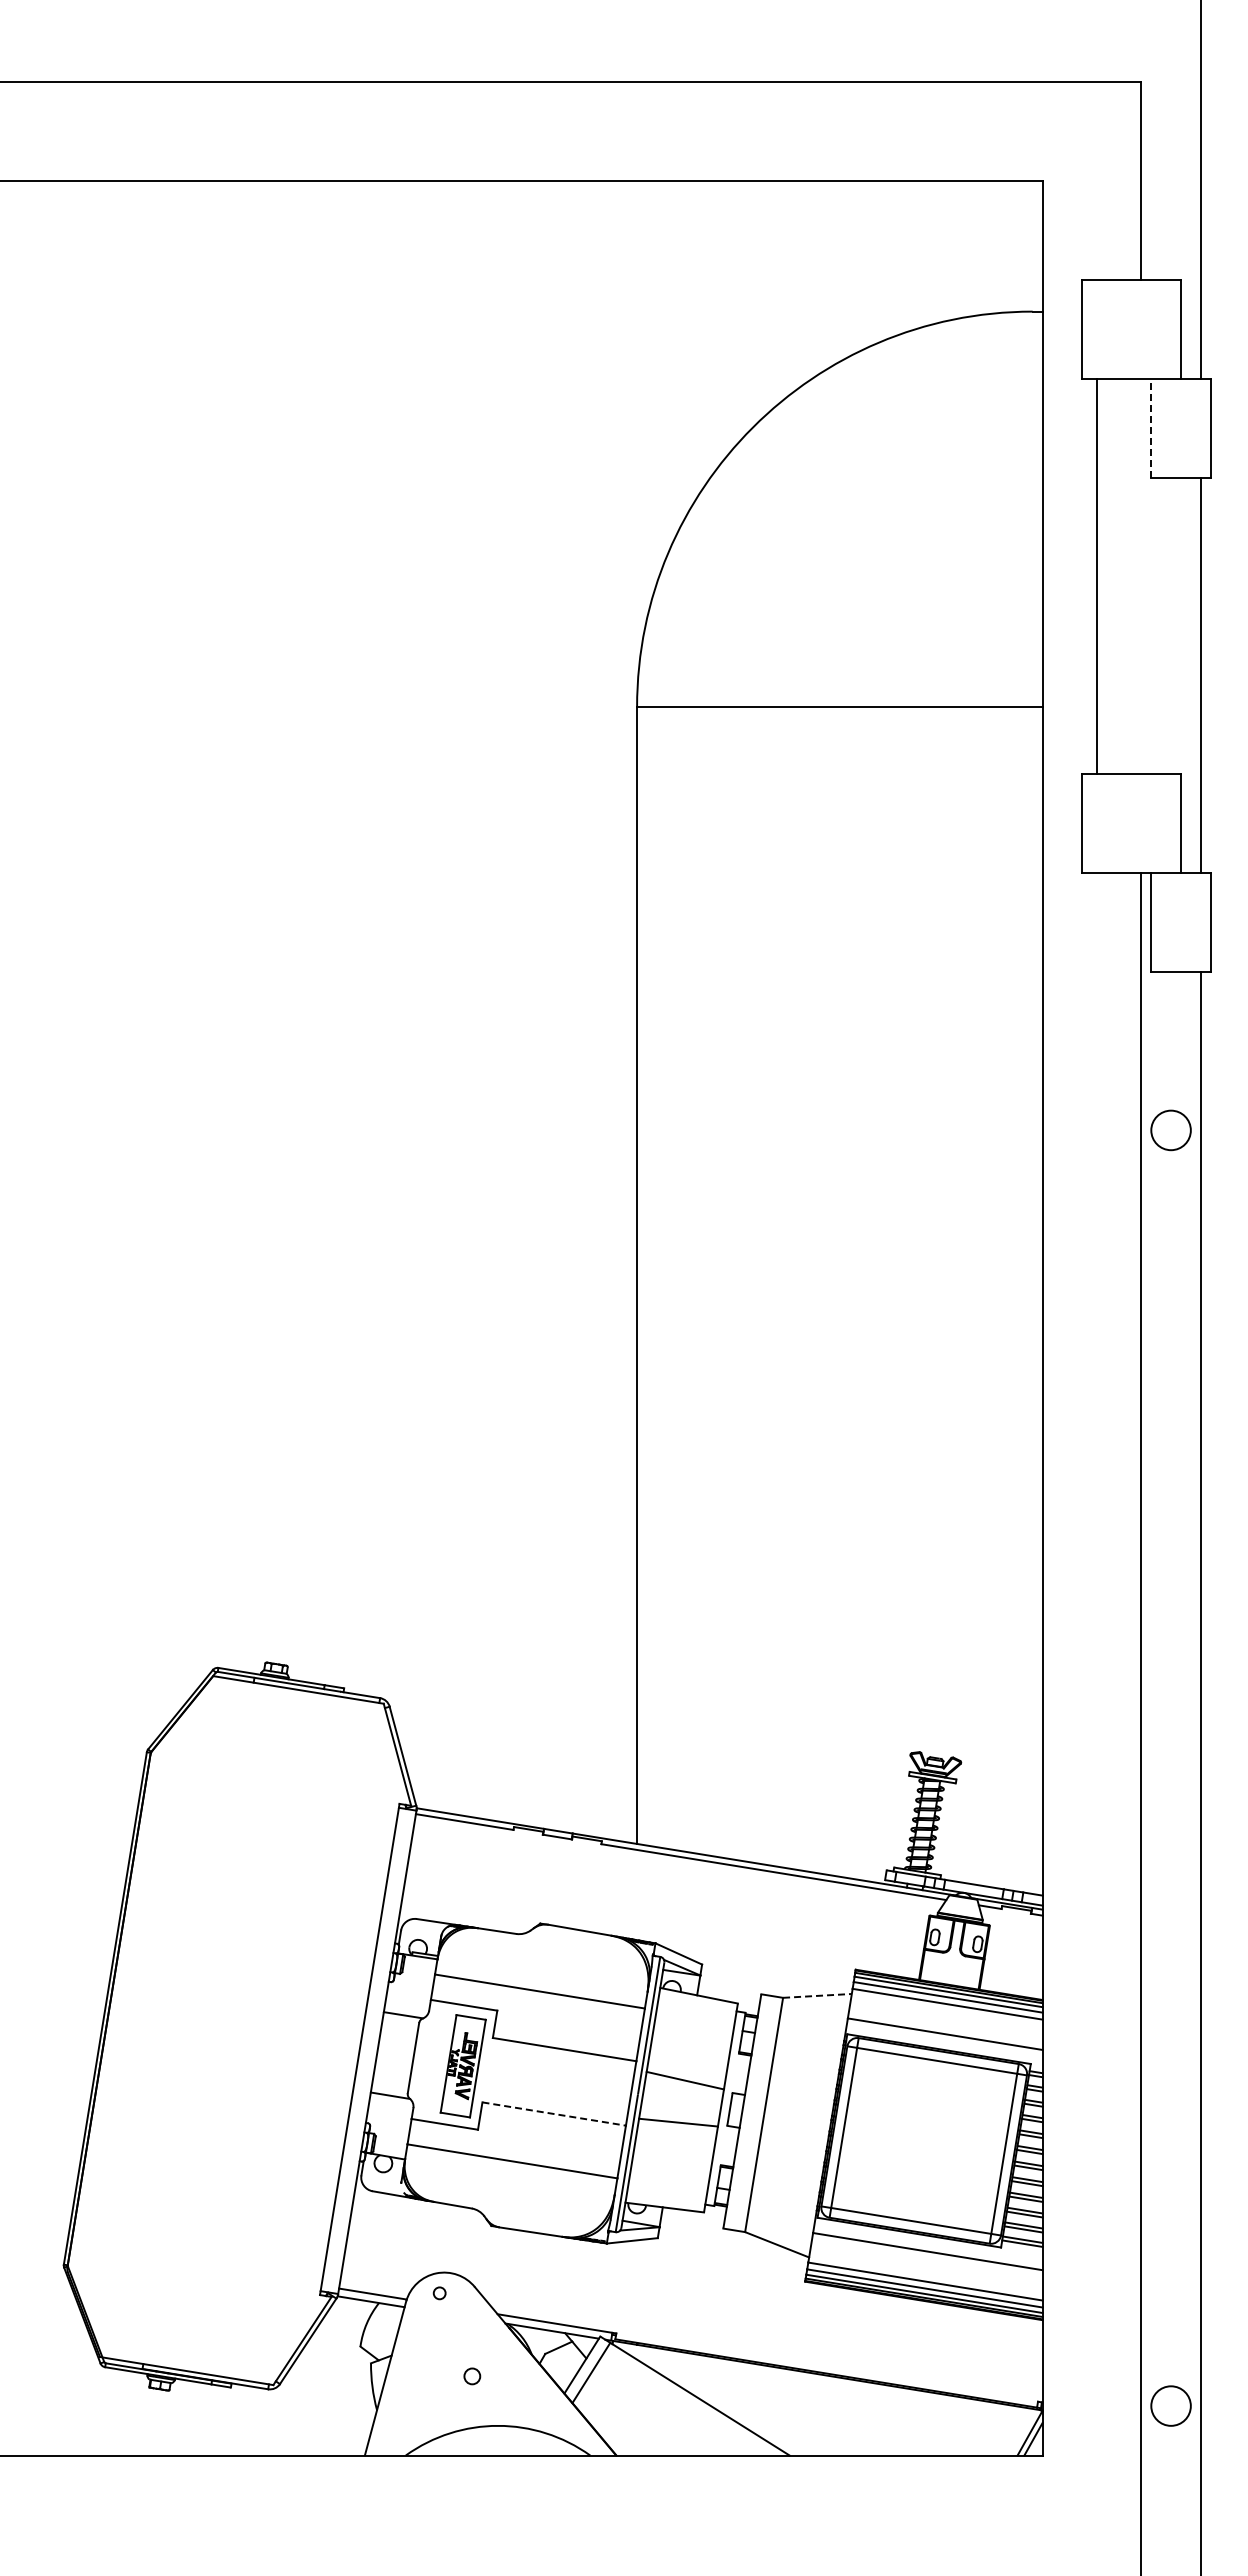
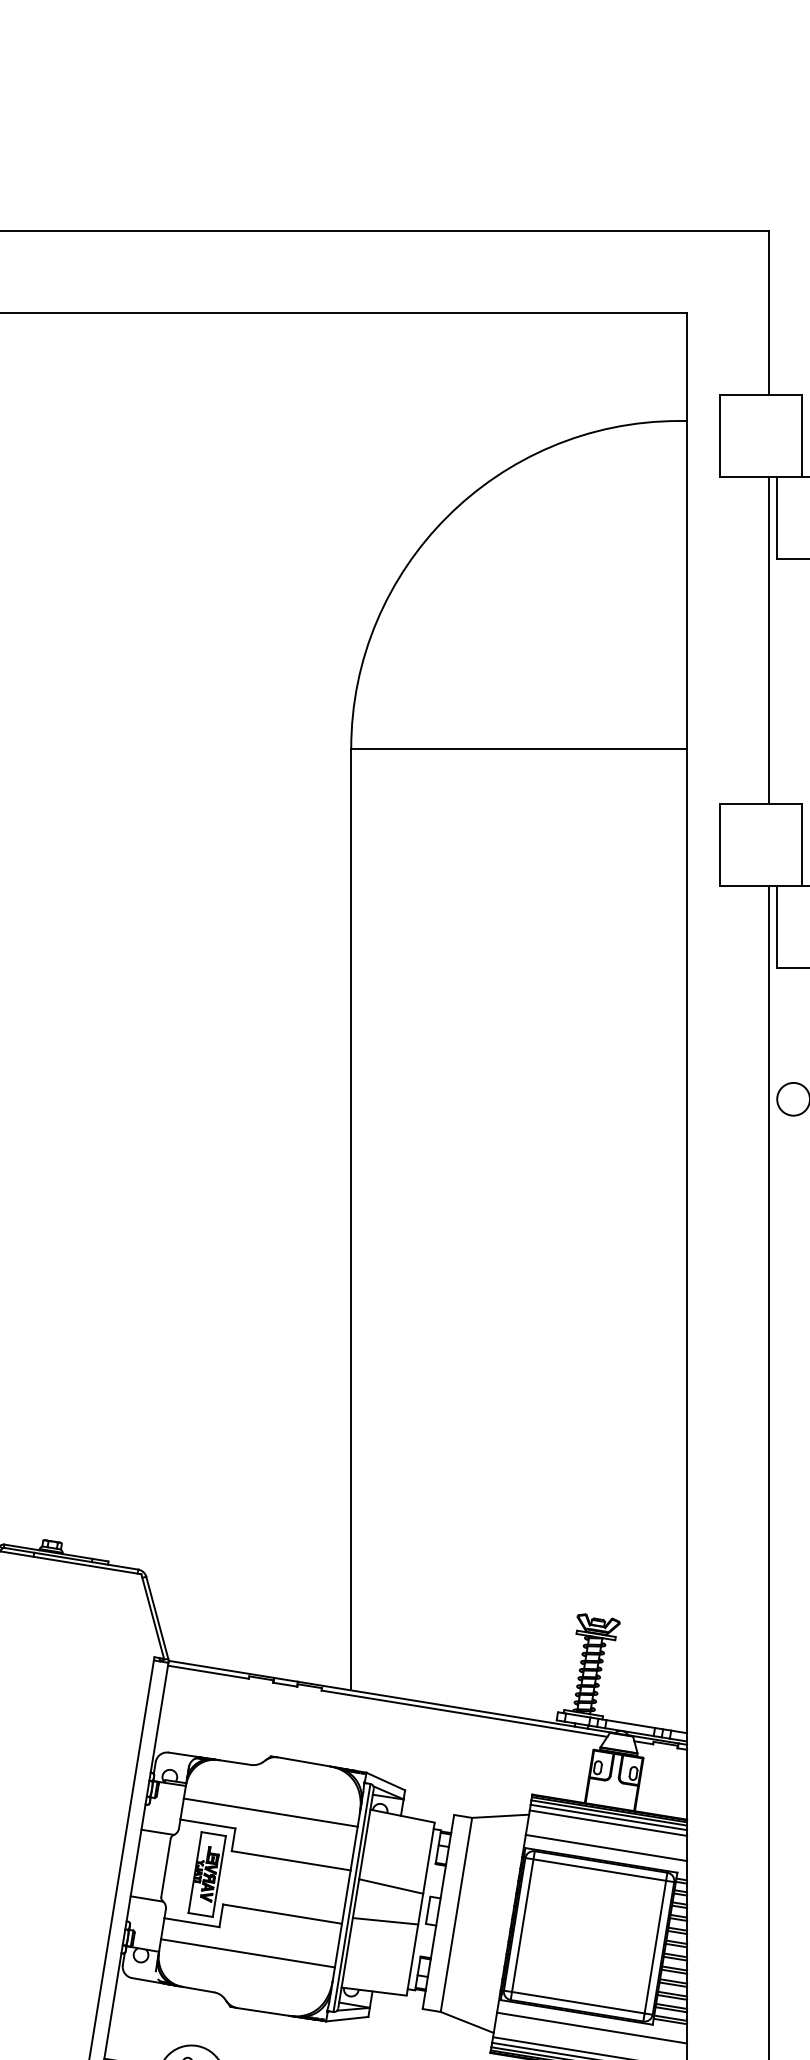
line: (1151, 427) -> (777, 517), dashed -> solid
line: (1097, 576) -> (769, 640), moved
line: (817, 1995) -> (500, 1815), dashed -> solid
line: (554, 2114) -> (282, 1914), dashed -> solid

